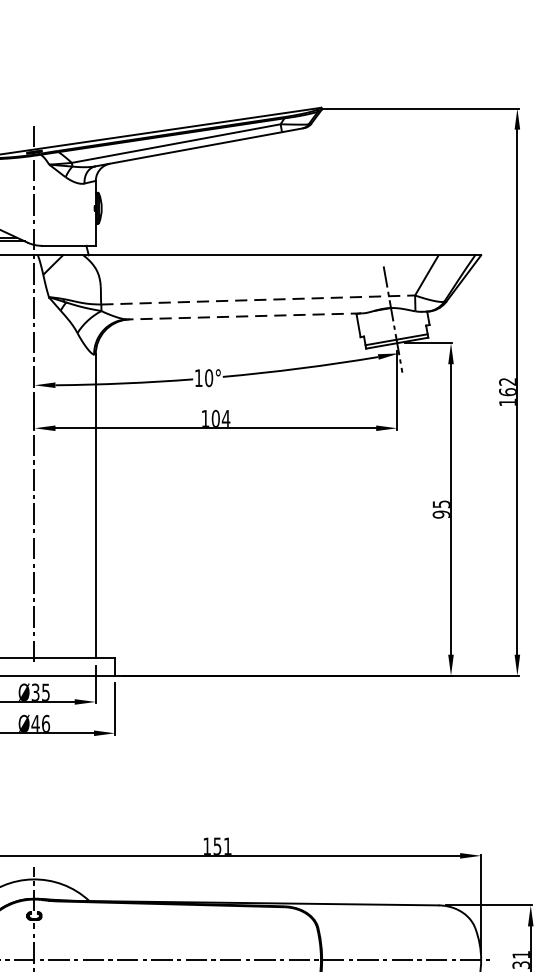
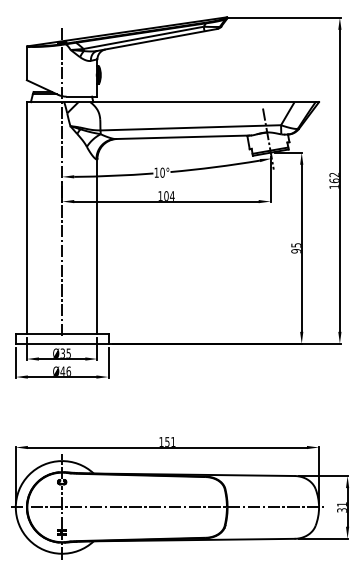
line: (259, 299) -> (191, 127), dashed -> solid
line: (245, 316) -> (183, 137), dashed -> solid

